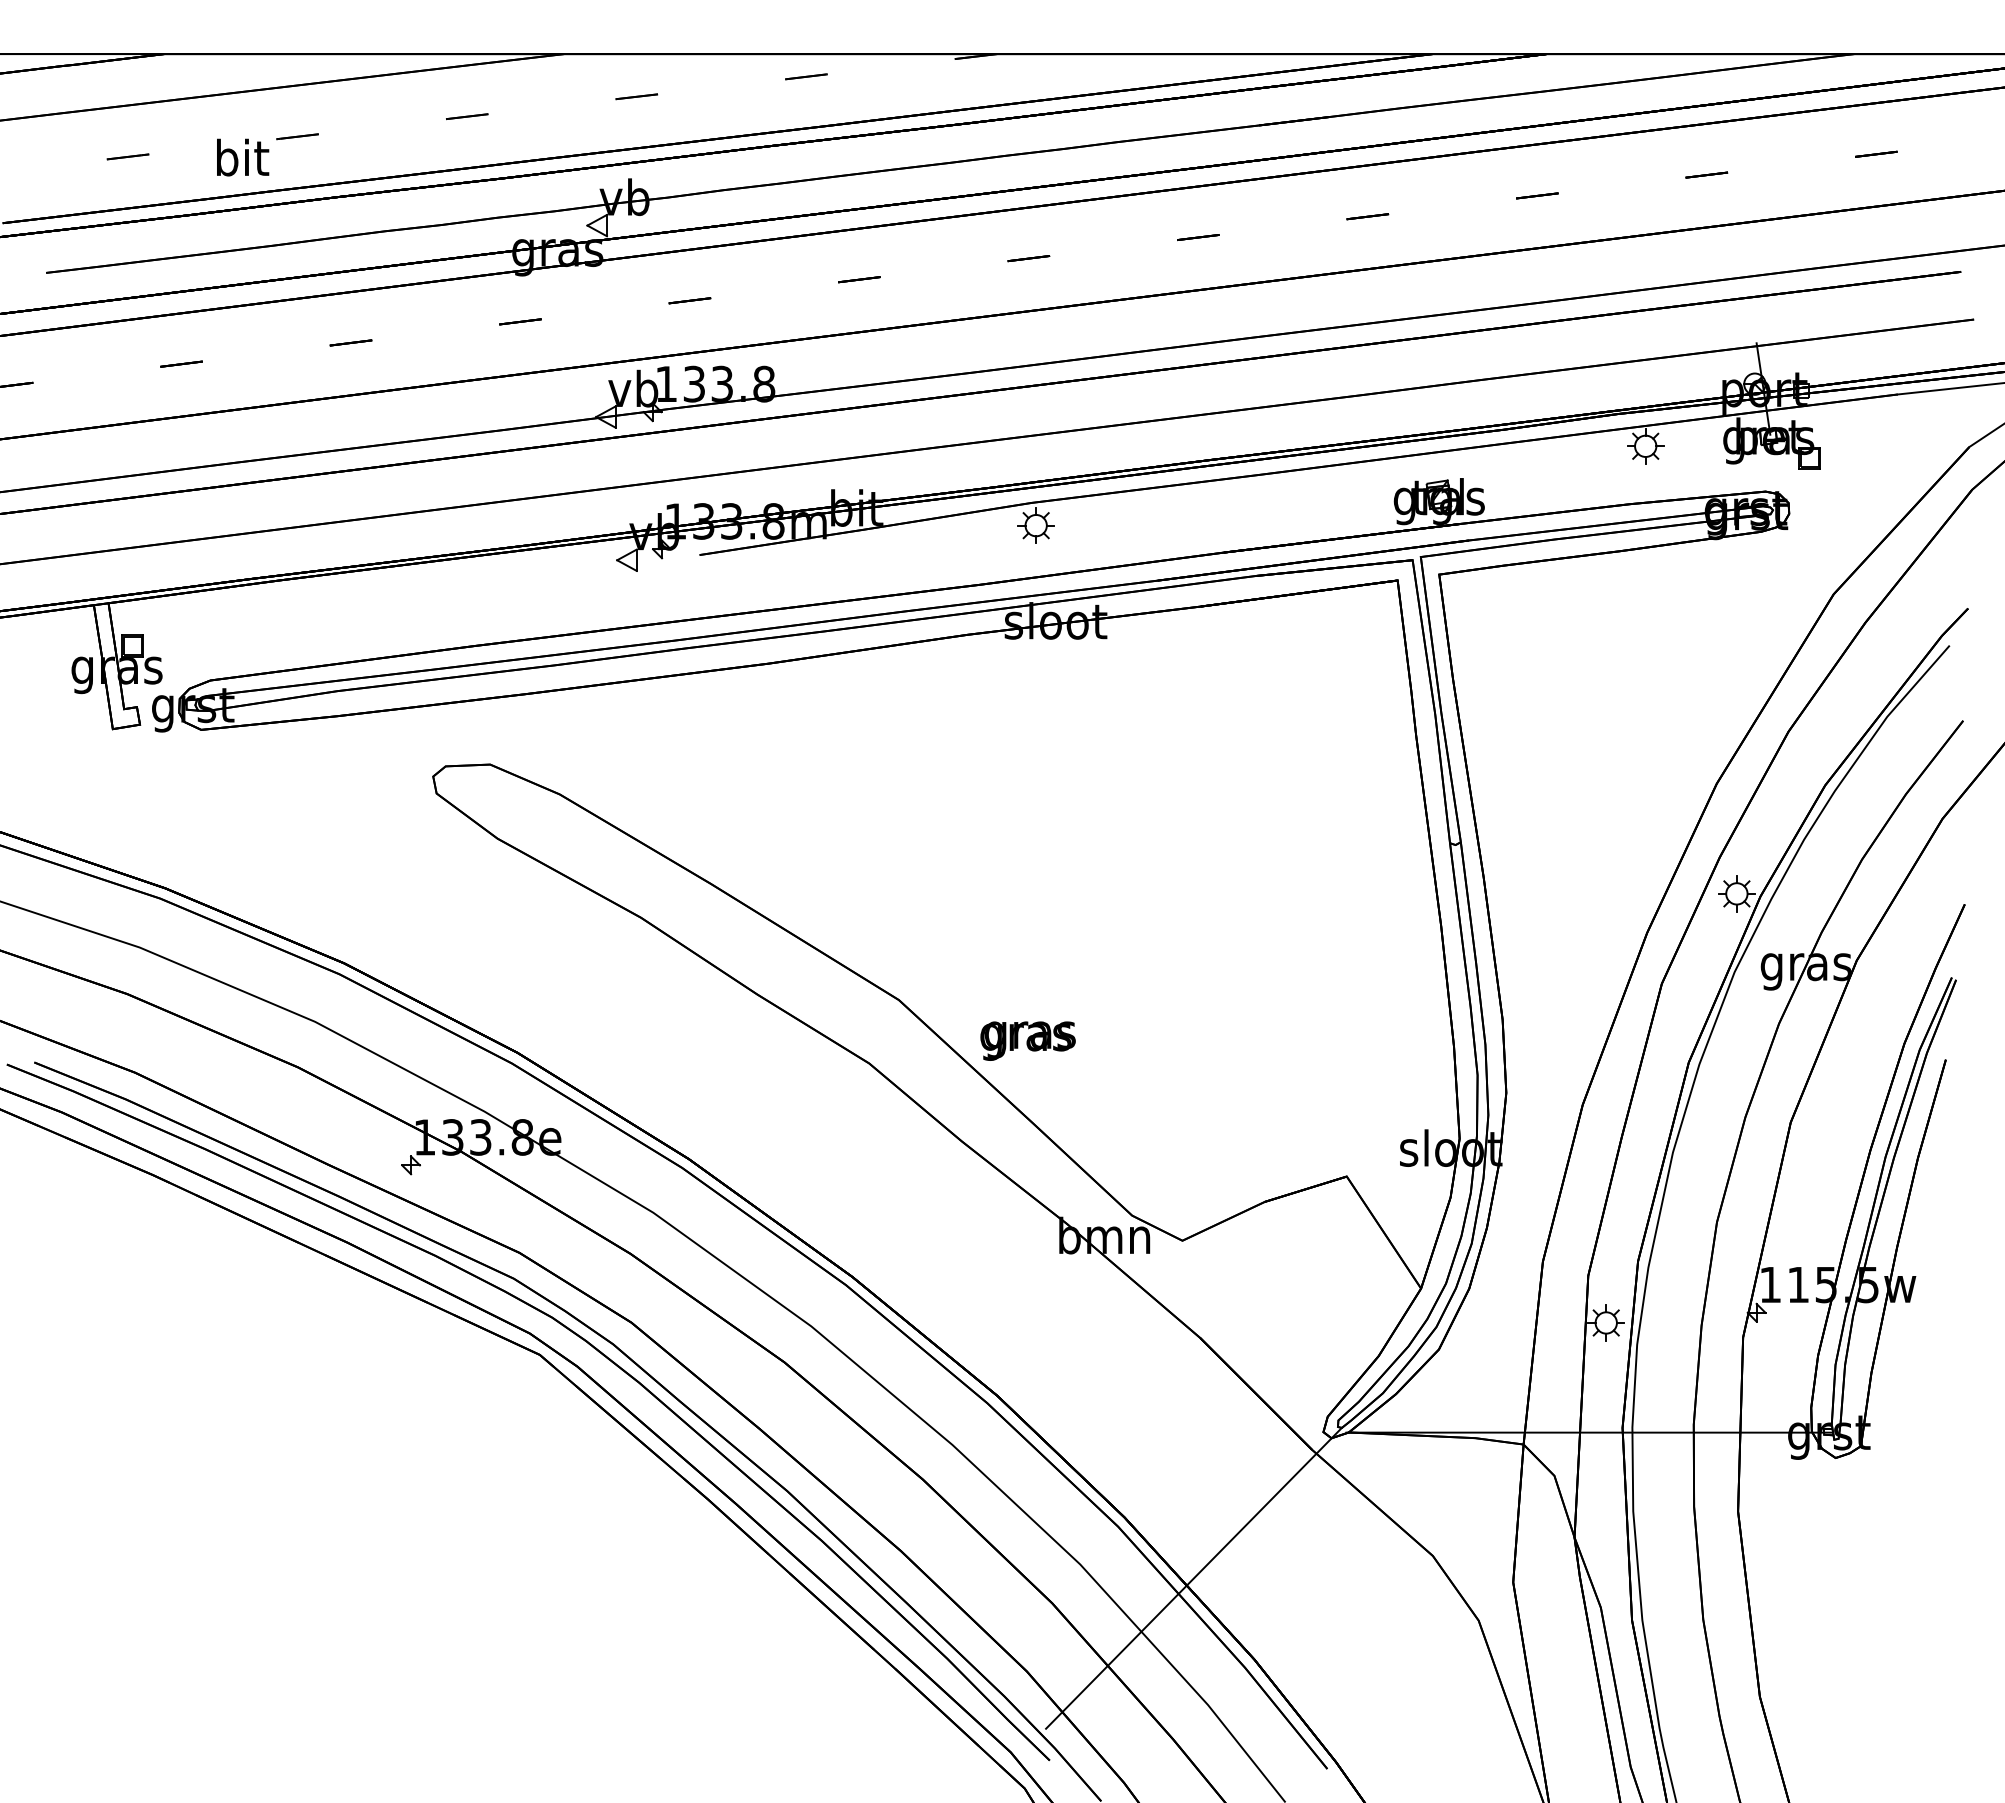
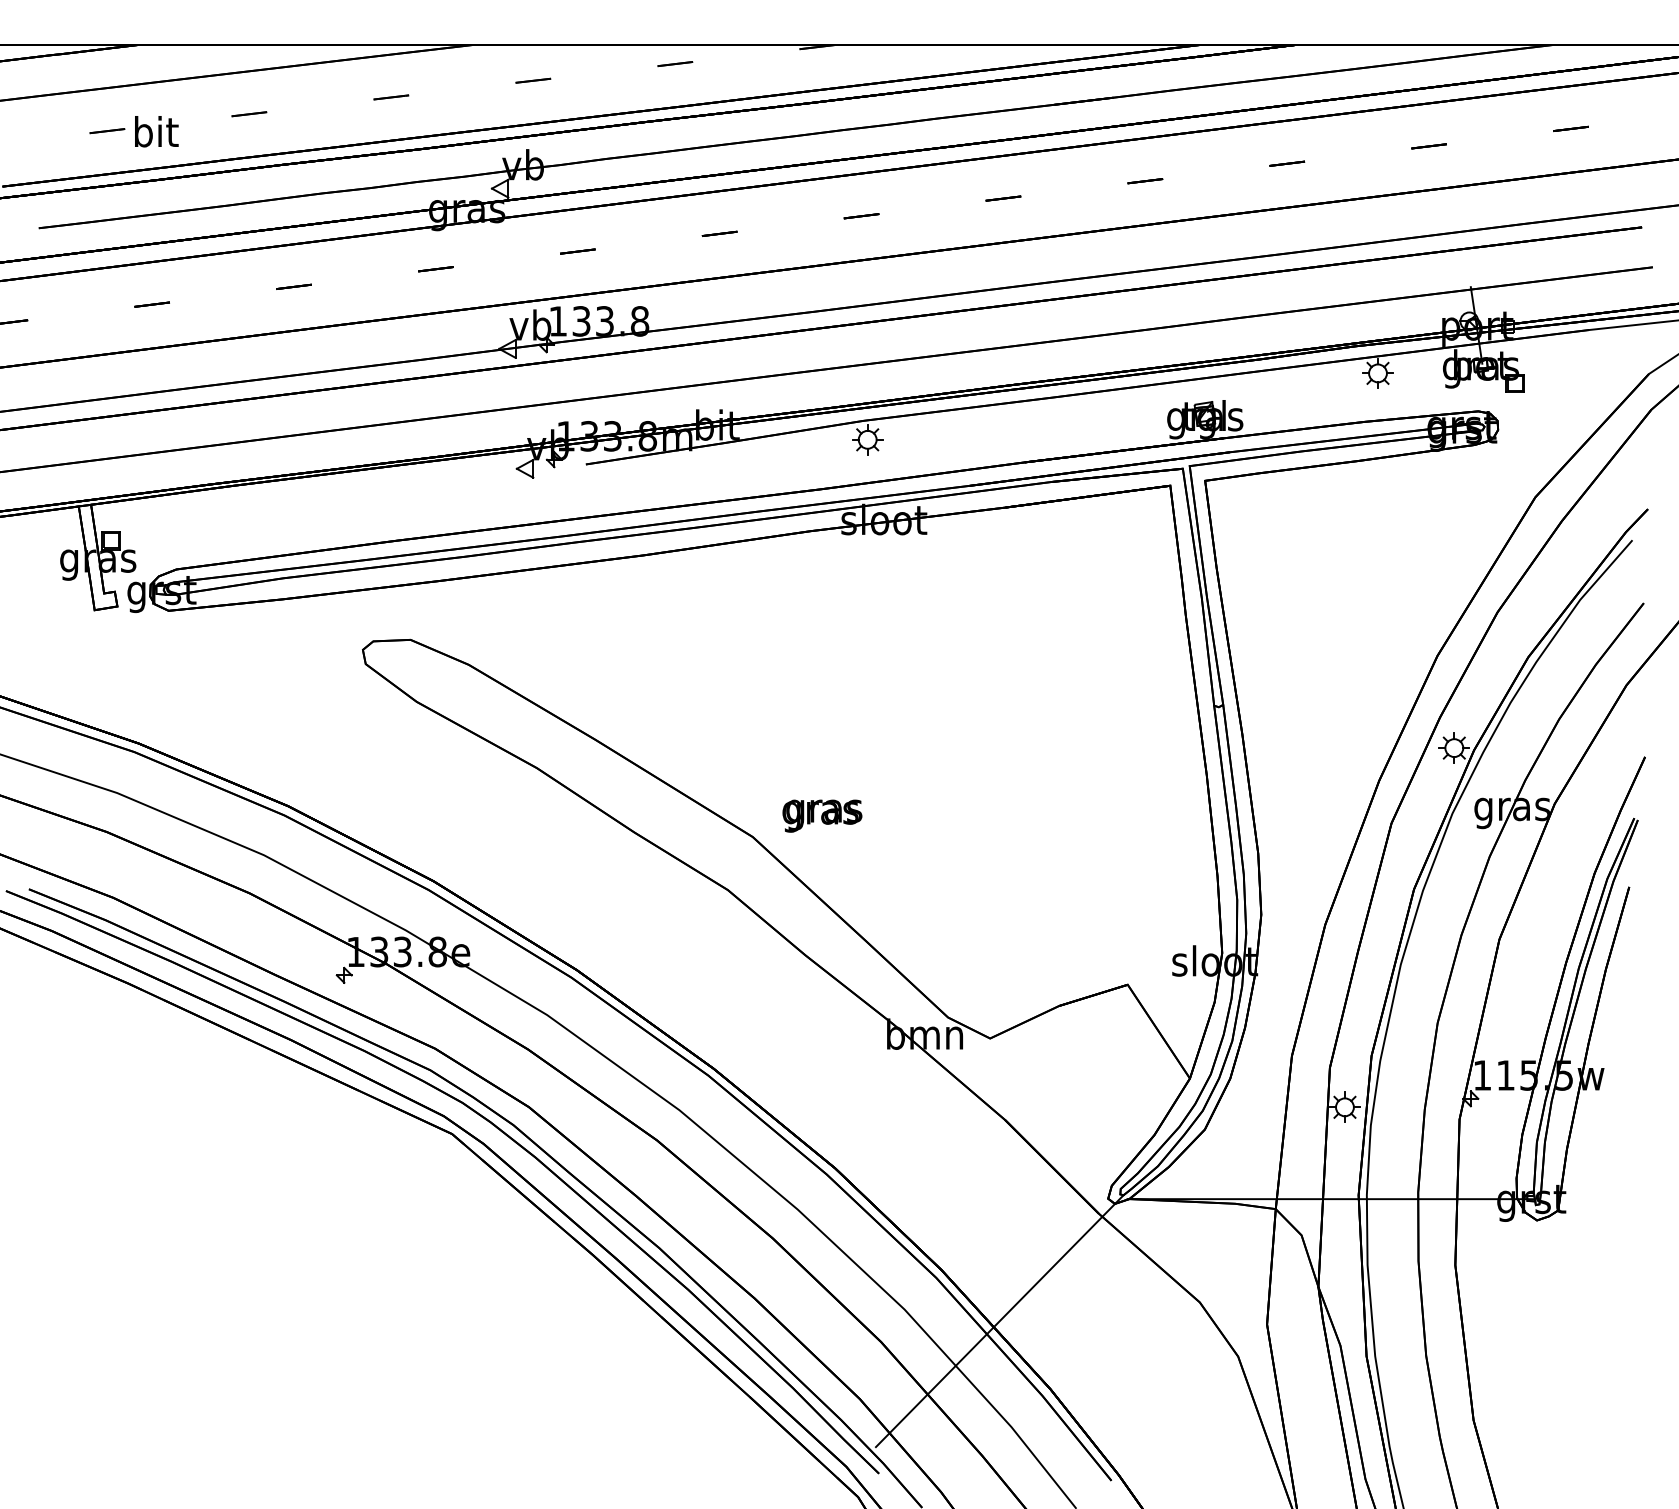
text: (243, 157) -> (157, 131), moved
text: (1027, 1040) -> (821, 815), moved

